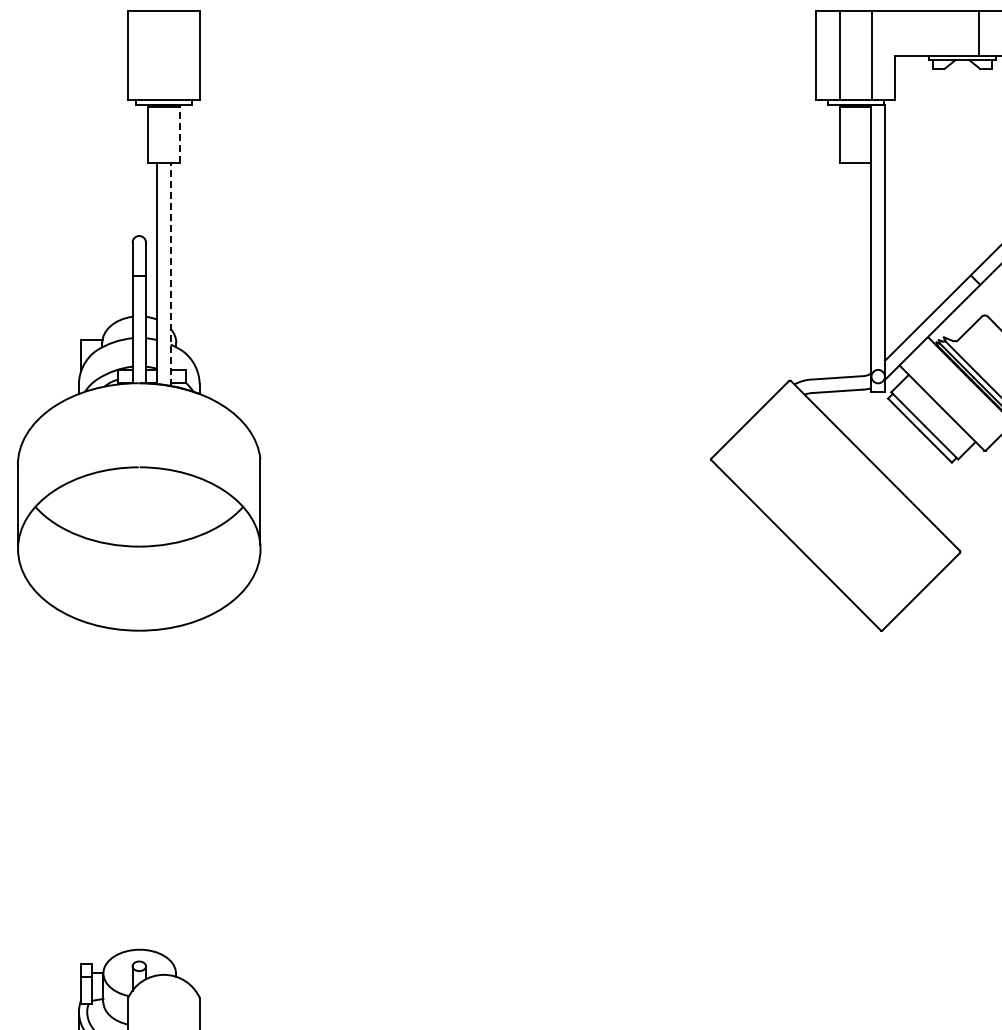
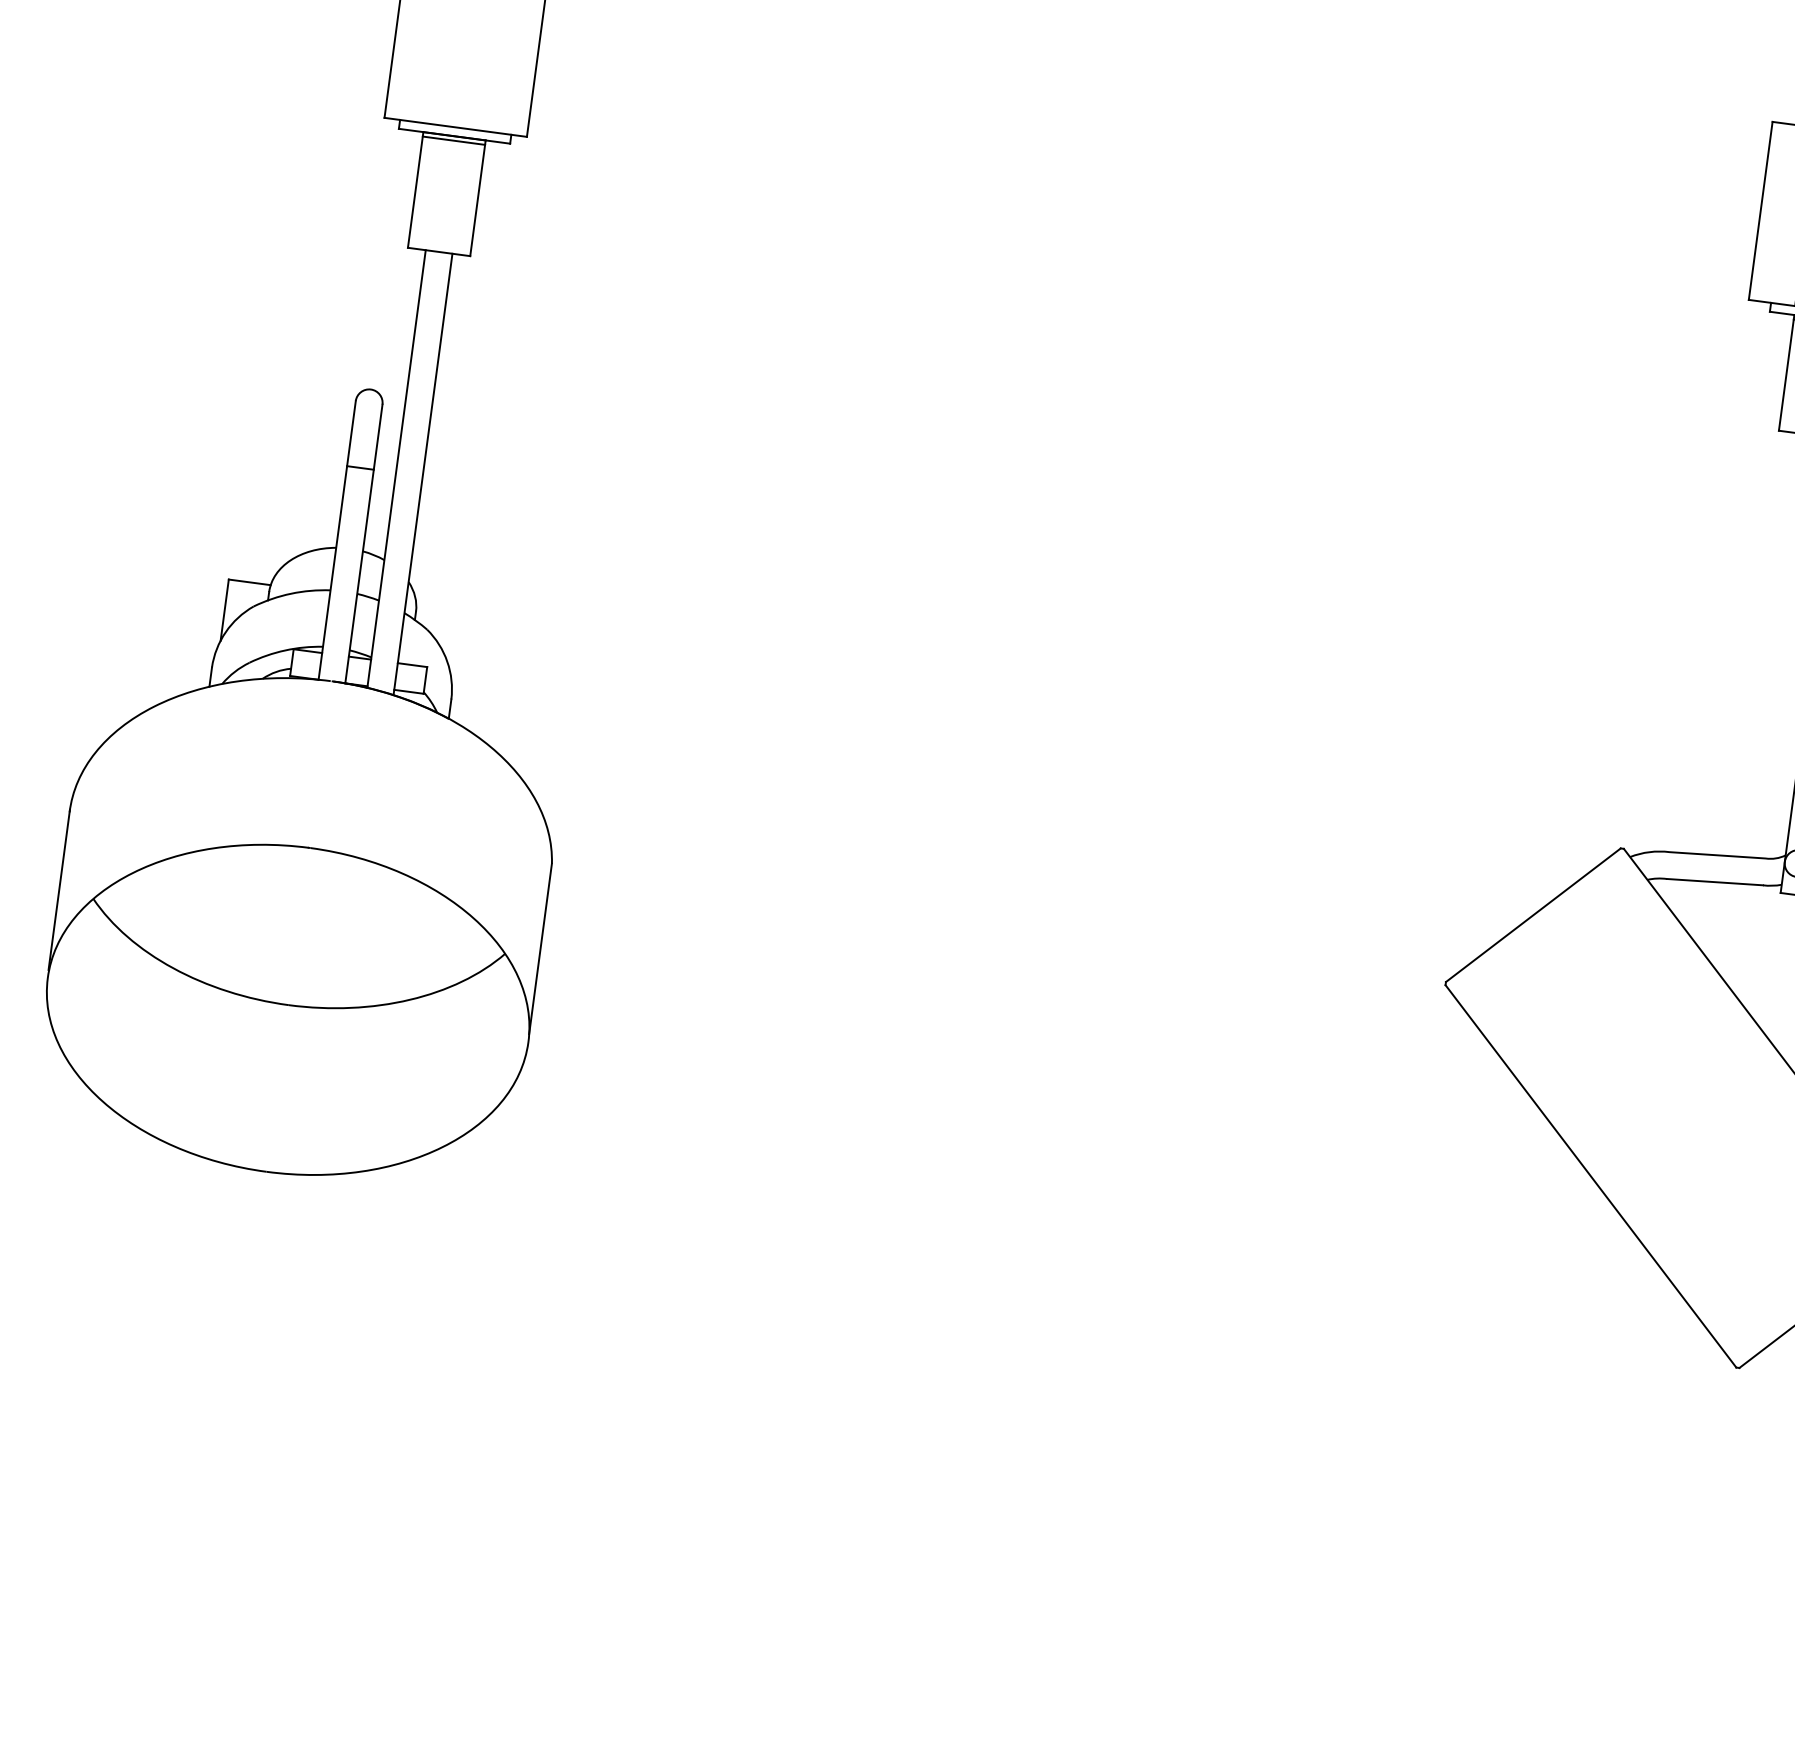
line: (179, 133) -> (477, 196), dashed -> solid
line: (170, 274) -> (422, 474), dashed -> solid

